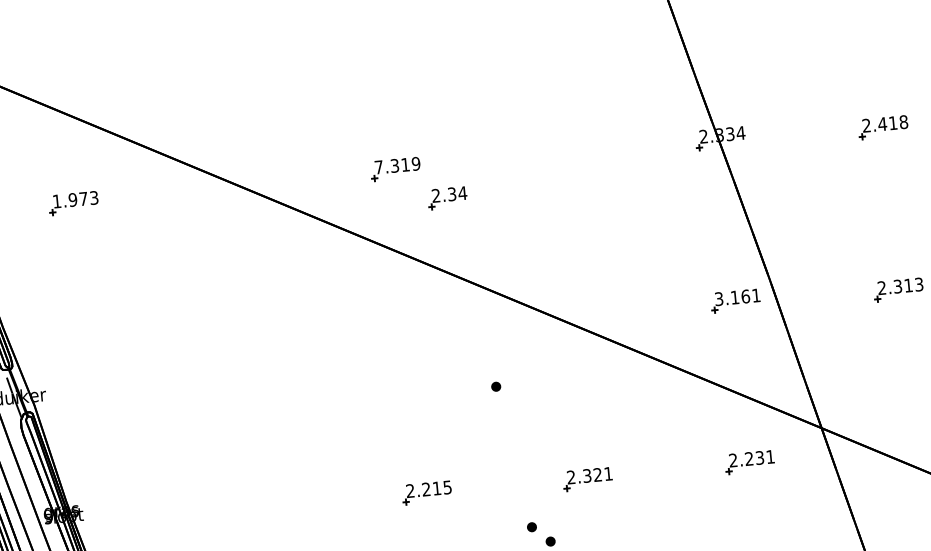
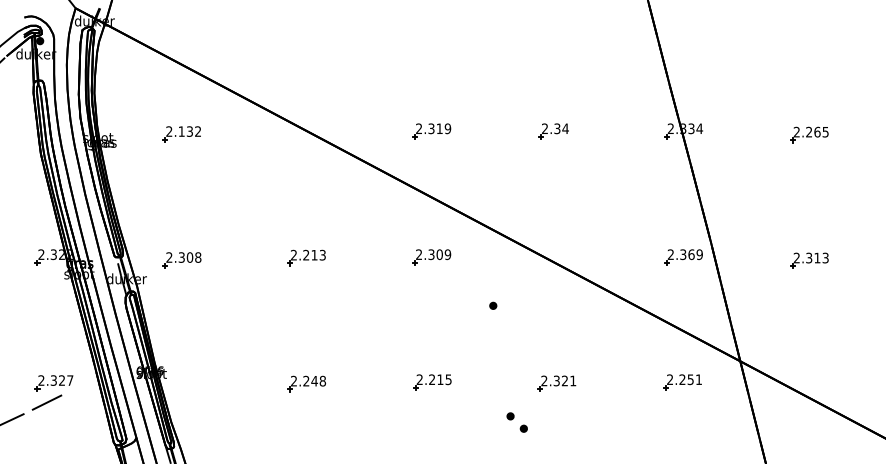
text: (891, 122) -> (816, 131), 2.418 -> 2.265
text: (379, 166) -> (419, 128), 7.319 -> 2.319
part: (447, 198) -> (553, 131), moved
text: (75, 199) -> (183, 131), 1.973 -> 2.132
text: (736, 297) -> (684, 254), 3.161 -> 2.369
part: (410, 331) -> (431, 257), added
part: (249, 347) -> (306, 257), added
part: (88, 366) -> (181, 260), added
text: (759, 457) -> (690, 379), 2.231 -> 2.251
part: (264, 509) -> (306, 383), added

